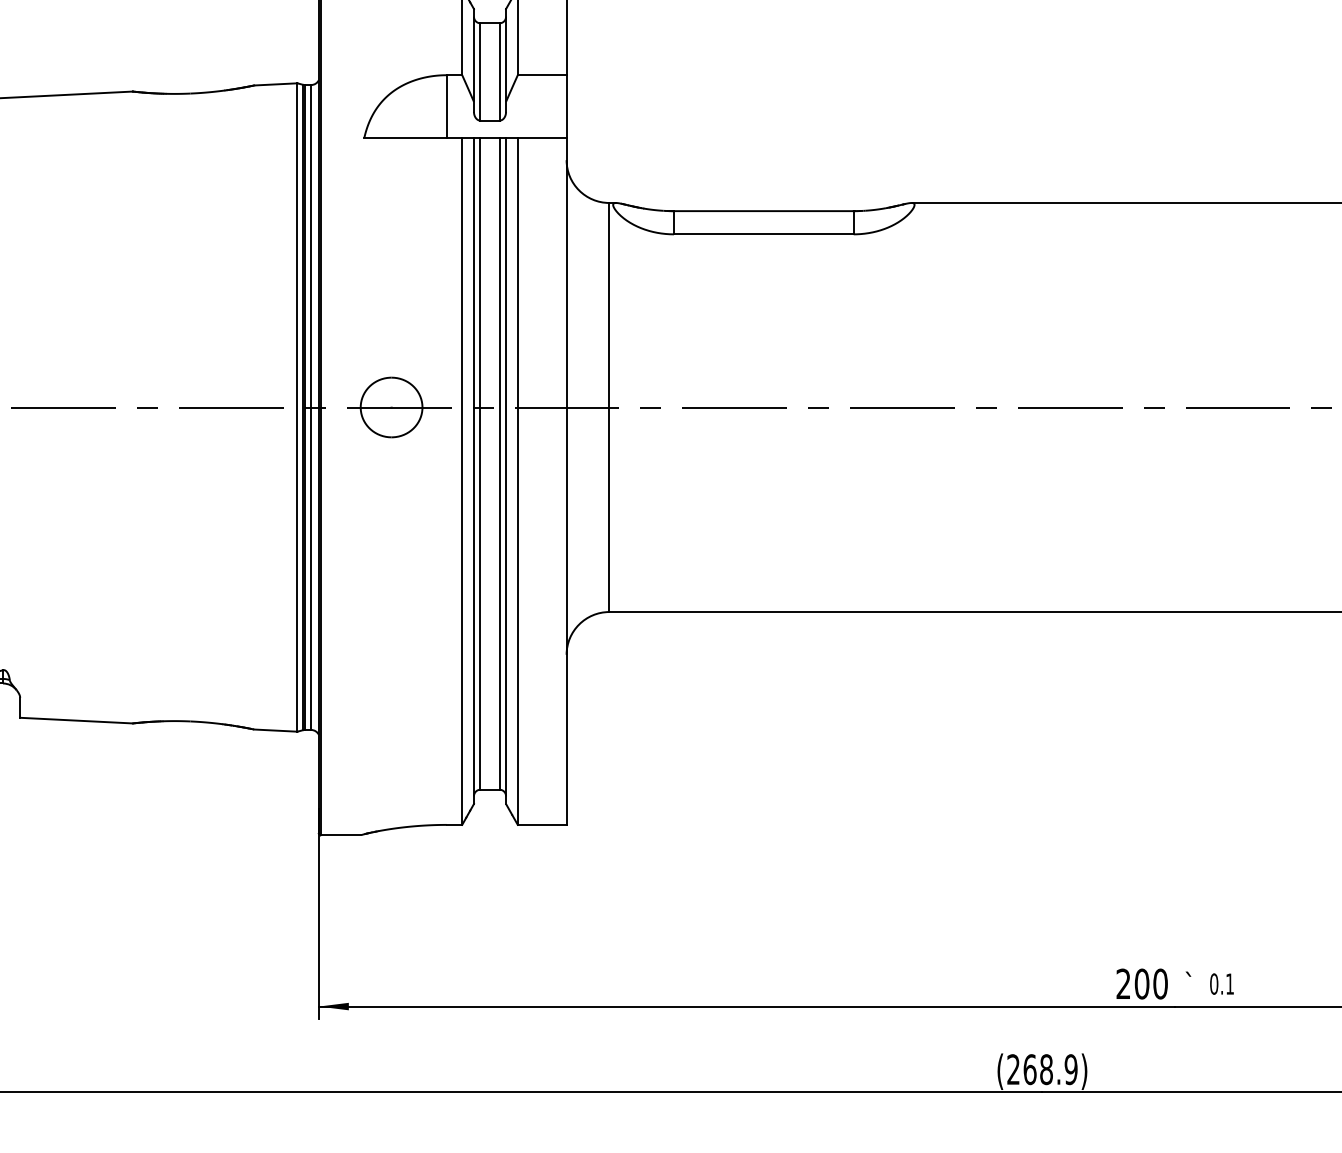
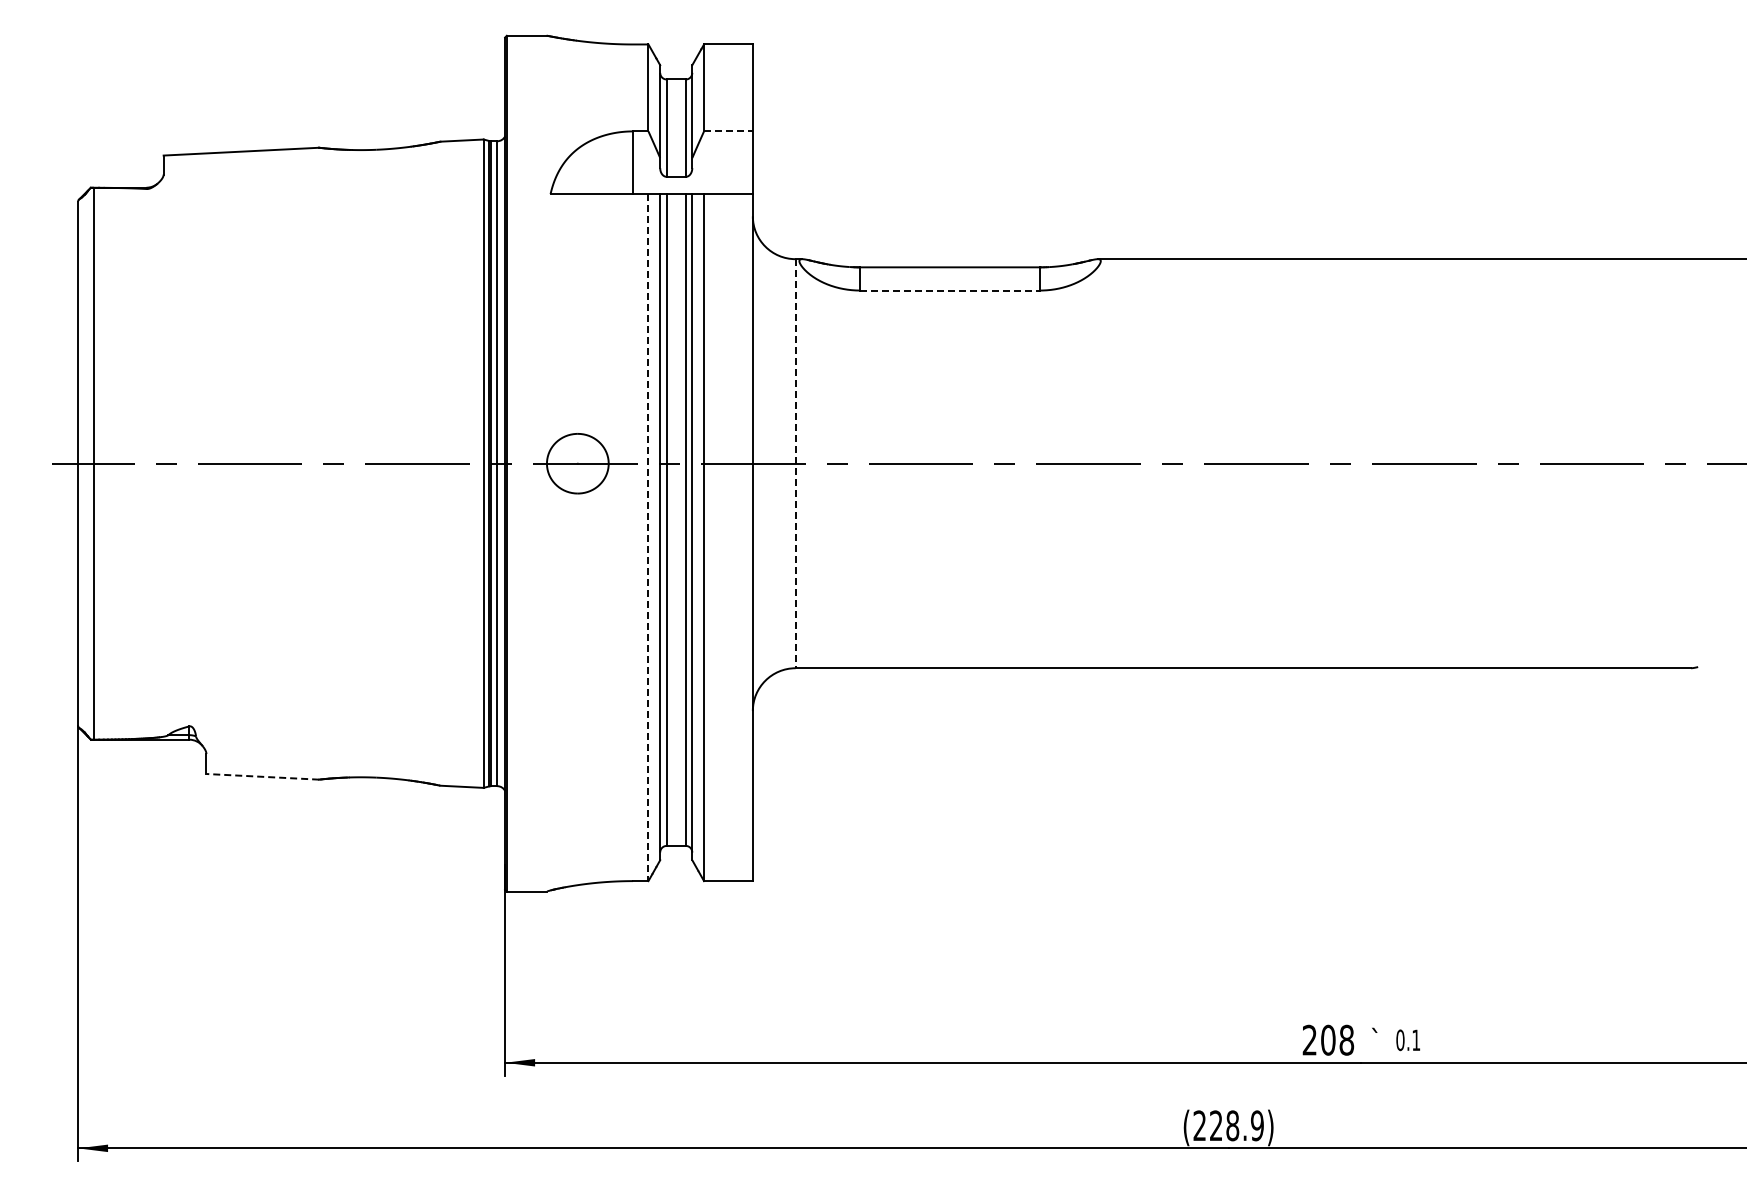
line: (542, 75) -> (728, 131), solid -> dashed
line: (764, 234) -> (950, 290), solid -> dashed
line: (609, 407) -> (795, 463), solid -> dashed
line: (462, 482) -> (648, 538), solid -> dashed
line: (76, 720) -> (262, 776), solid -> dashed
text: (1160, 984) -> (1346, 1040), 200 -> 208
text: (1030, 1069) -> (1216, 1125), (268.9) -> (228.9)

